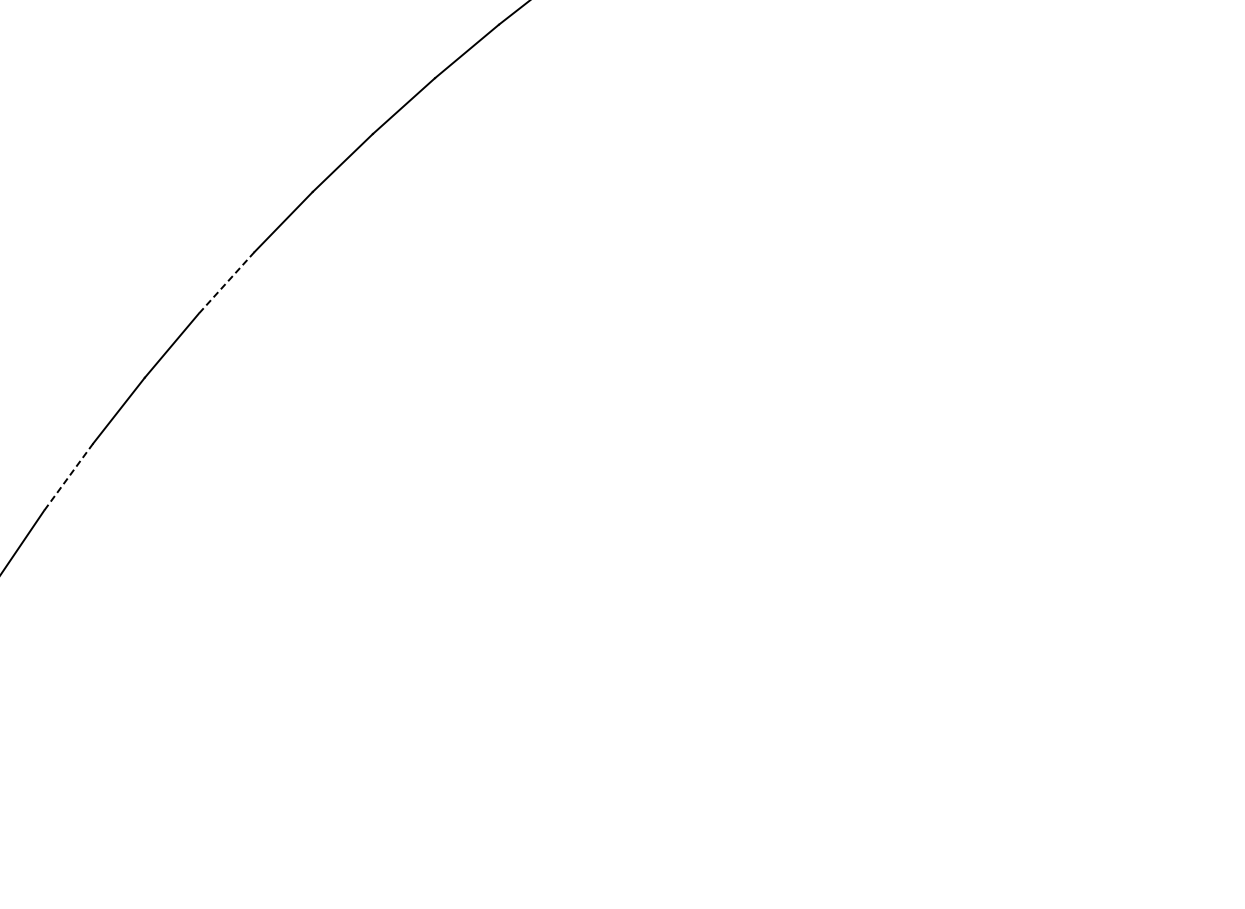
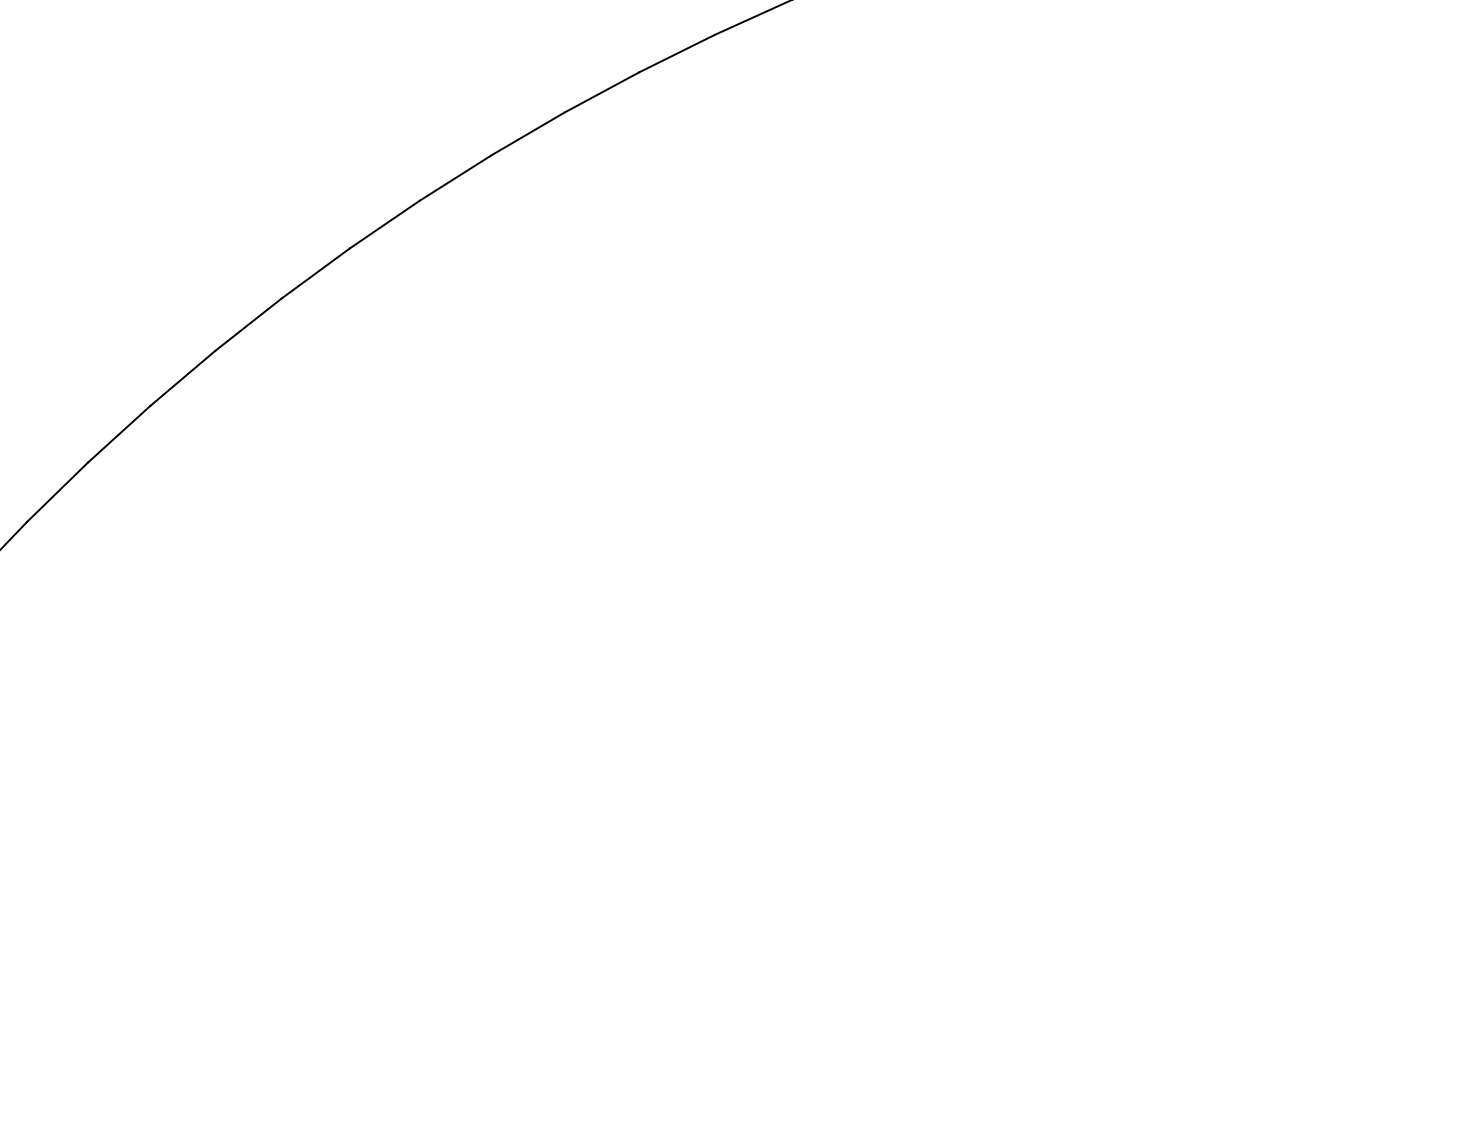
line: (226, 282) -> (315, 273), dashed -> solid
line: (68, 477) -> (118, 434), dashed -> solid

